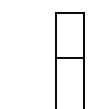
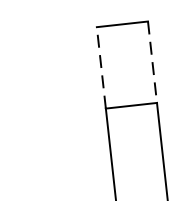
line: (56, 35) -> (101, 67), solid -> dashed
line: (84, 36) -> (153, 63), solid -> dashed

